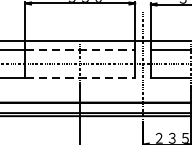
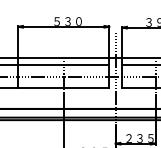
line: (79, 50) -> (63, 65), dashed -> solid
line: (79, 77) -> (63, 88), dashed -> solid

